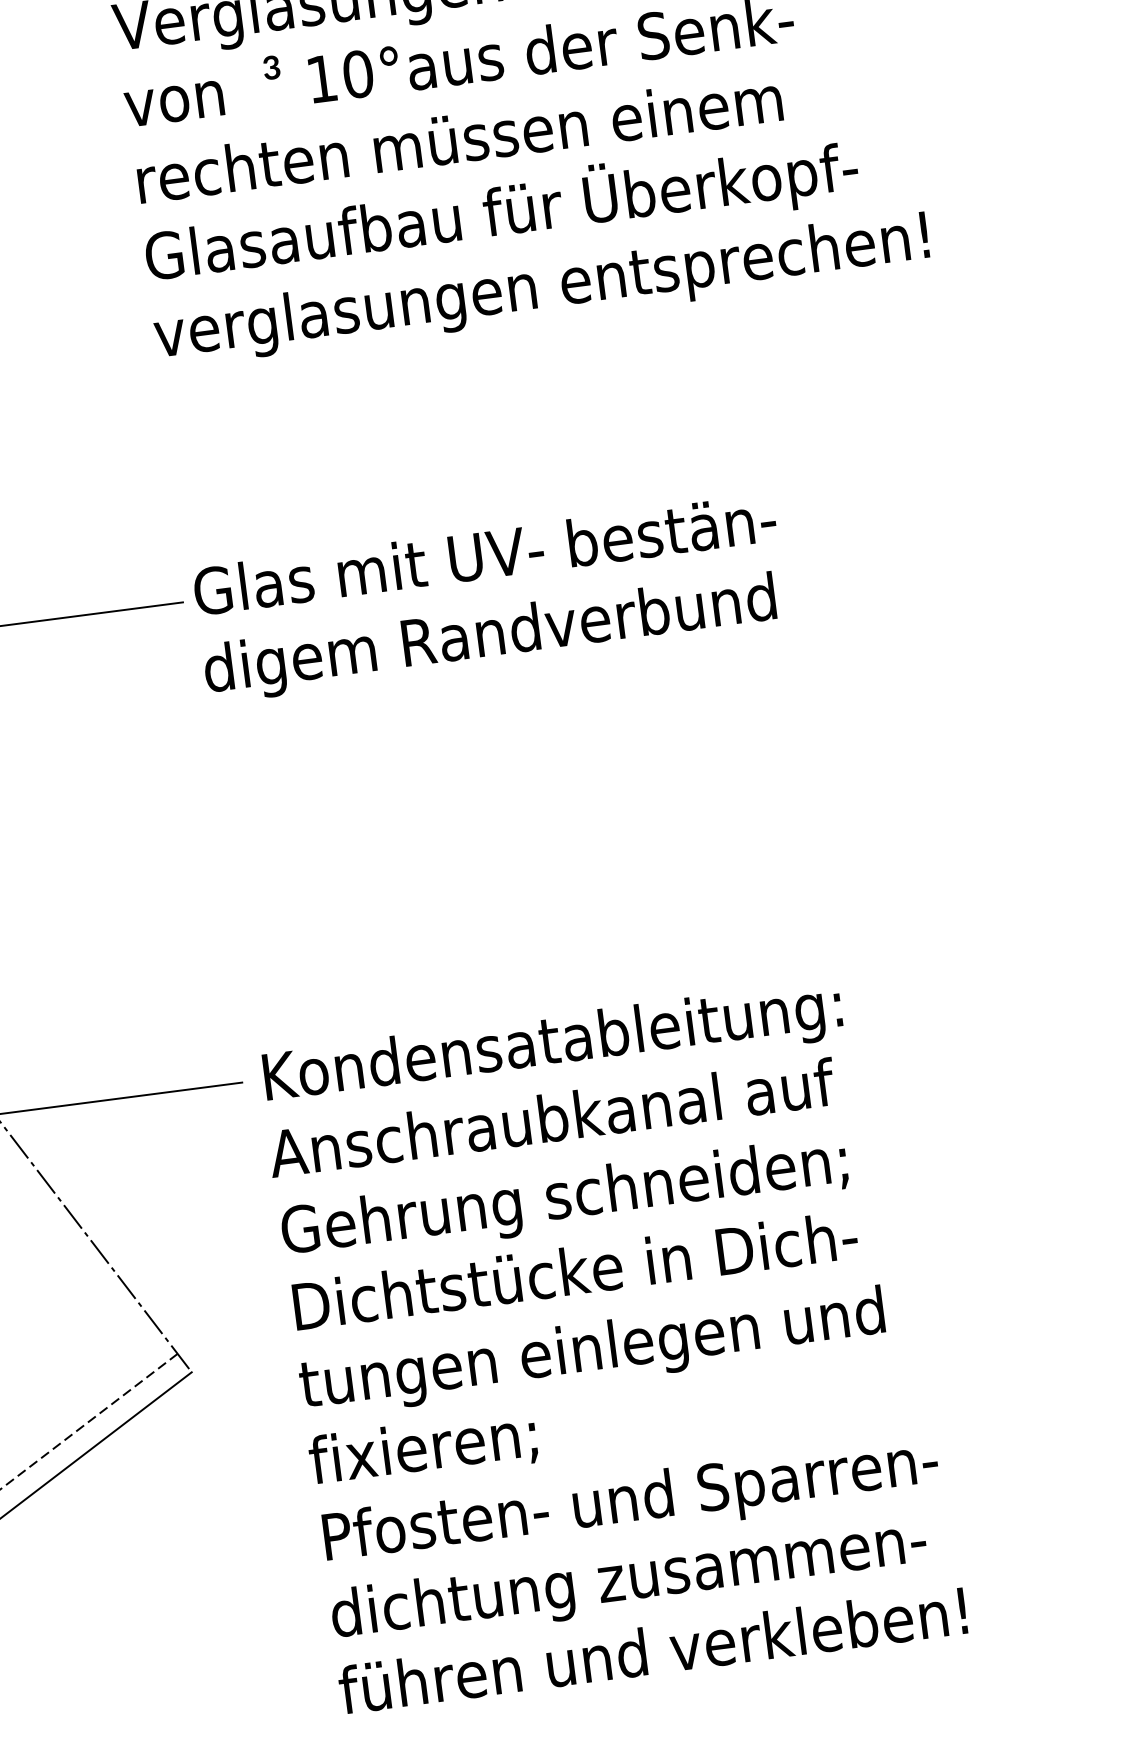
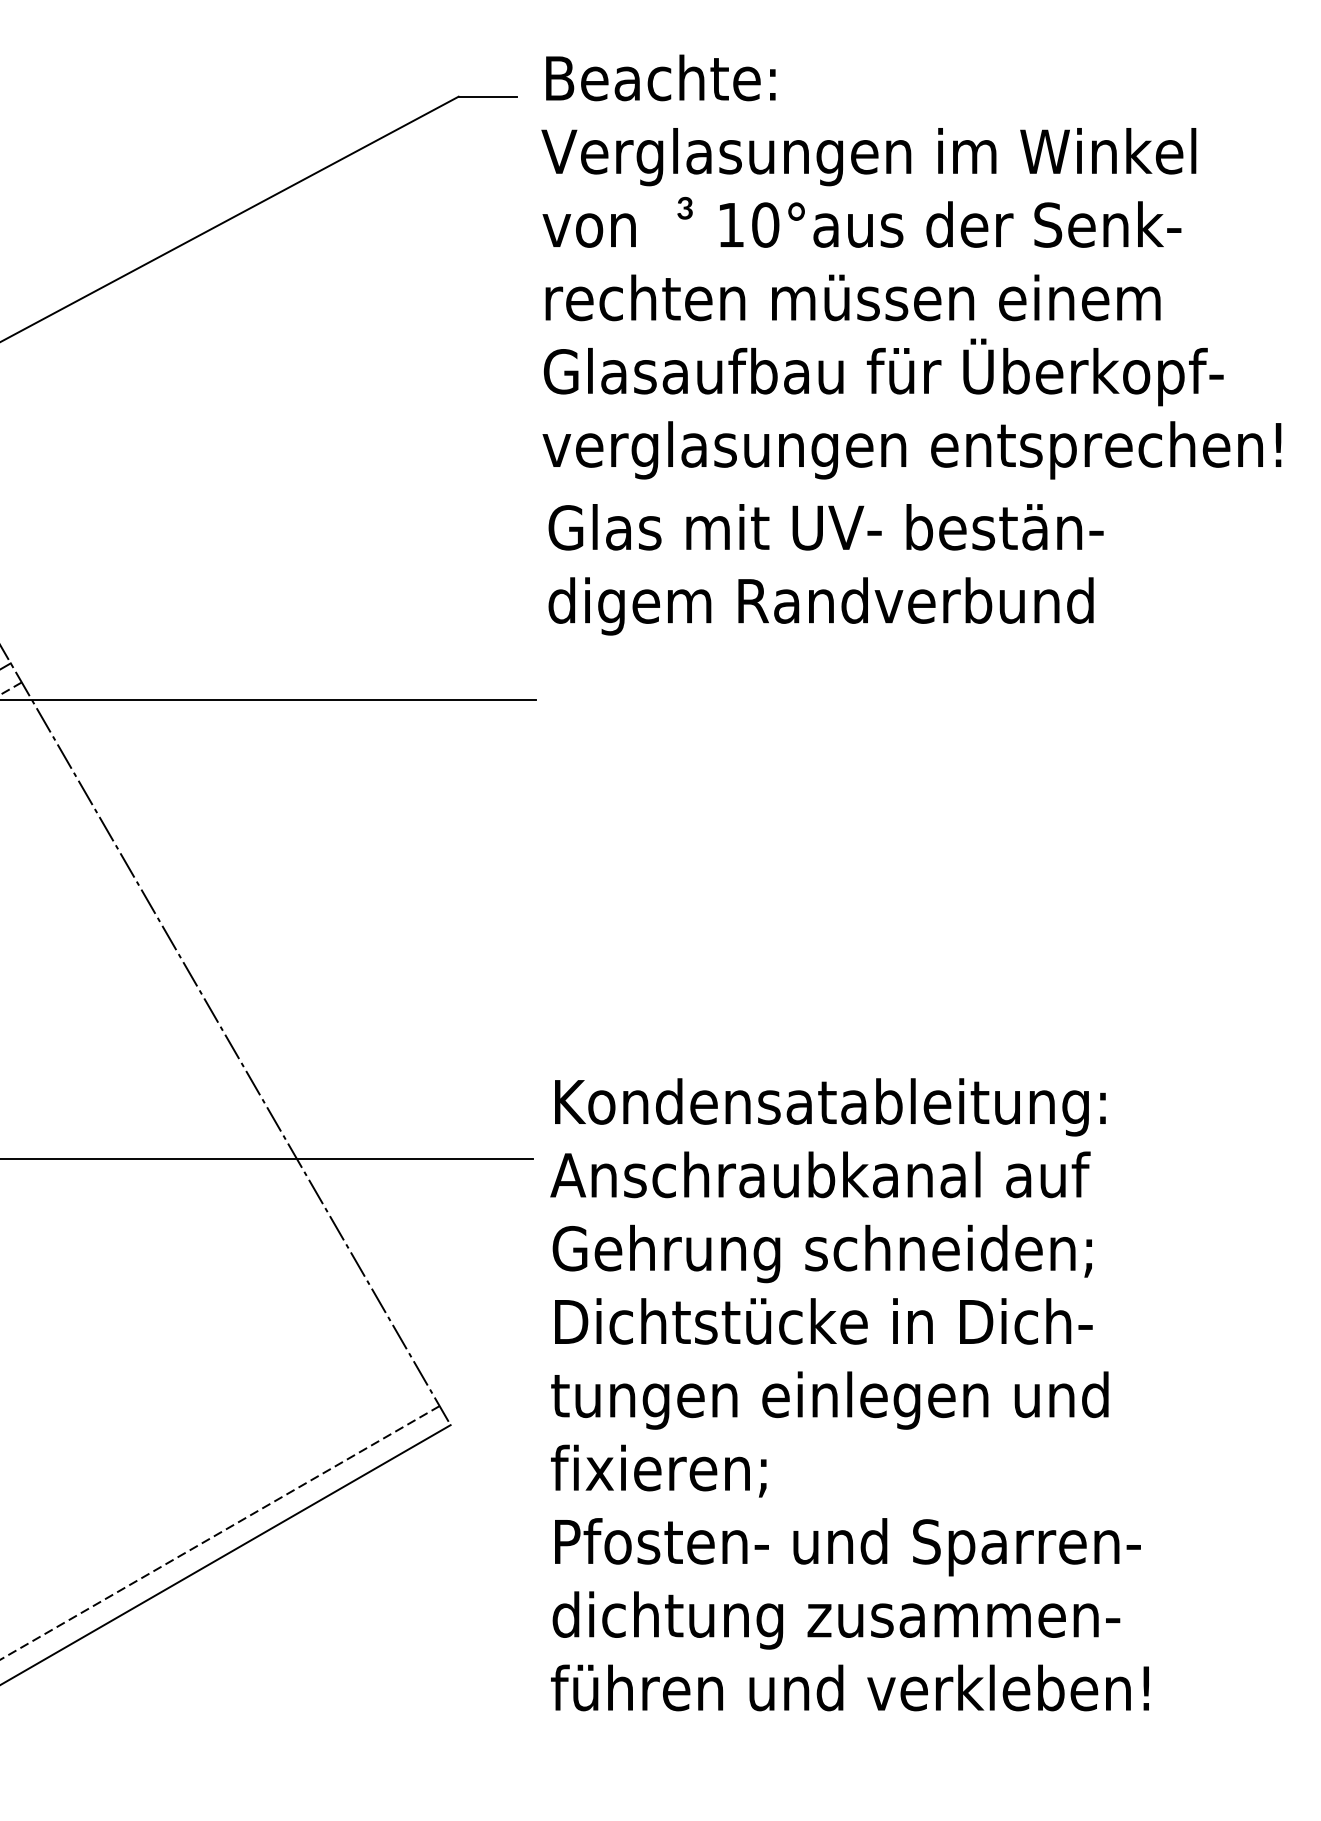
text: (490, 599) -> (825, 569), moved
text: (612, 1343) -> (849, 1394), moved

